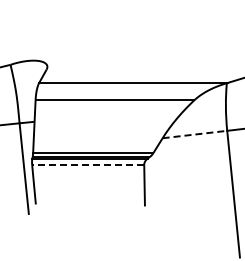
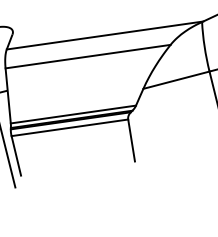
line: (194, 134) -> (176, 80), dashed -> solid
line: (87, 165) -> (69, 128), dashed -> solid

